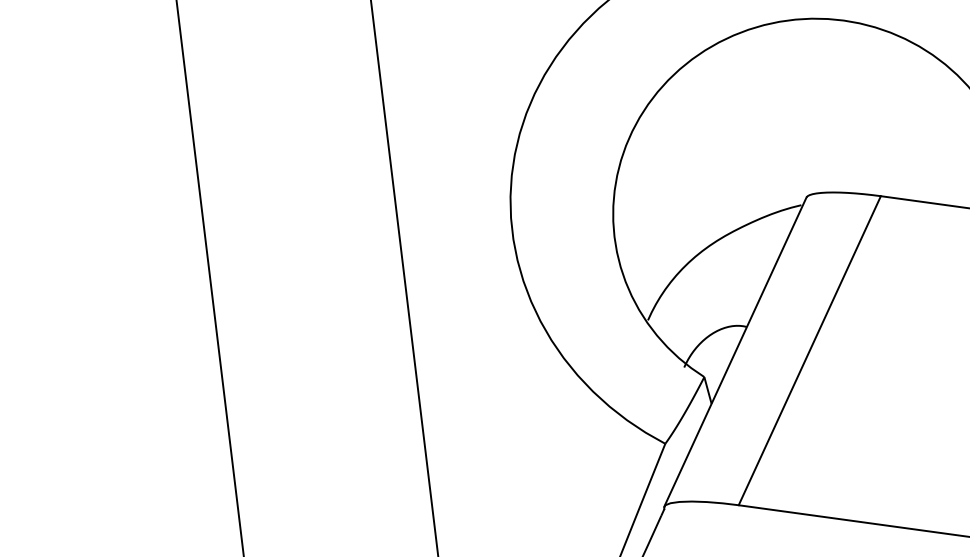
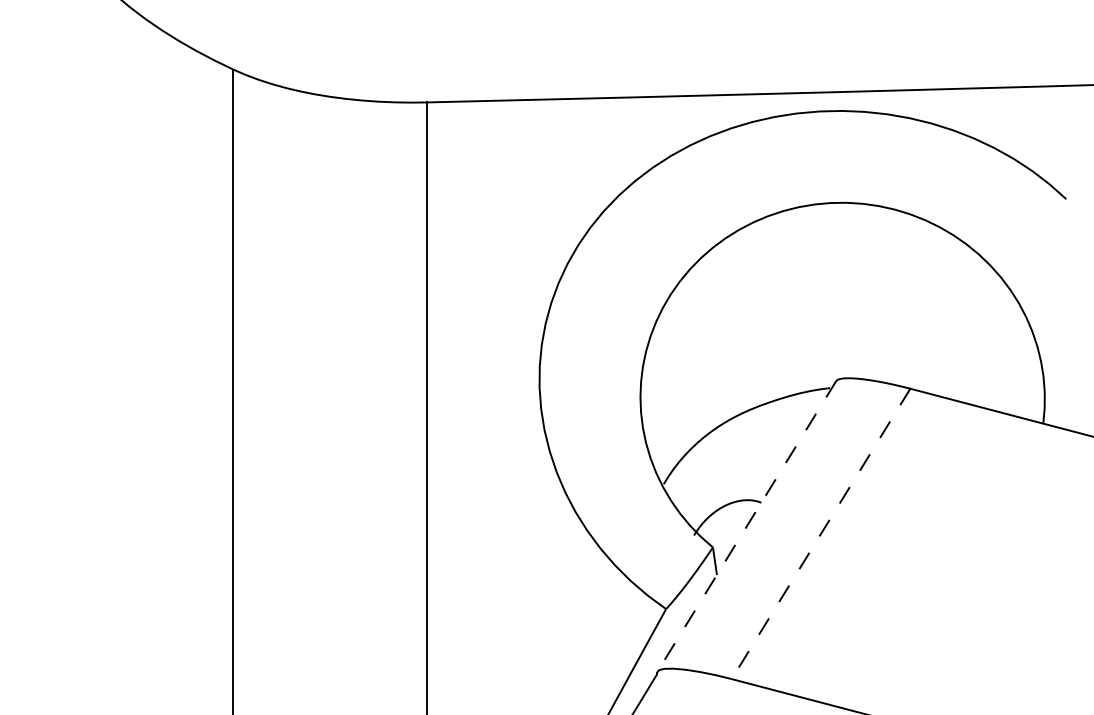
line: (809, 351) -> (820, 534), solid -> dashed
line: (735, 352) -> (746, 526), solid -> dashed

